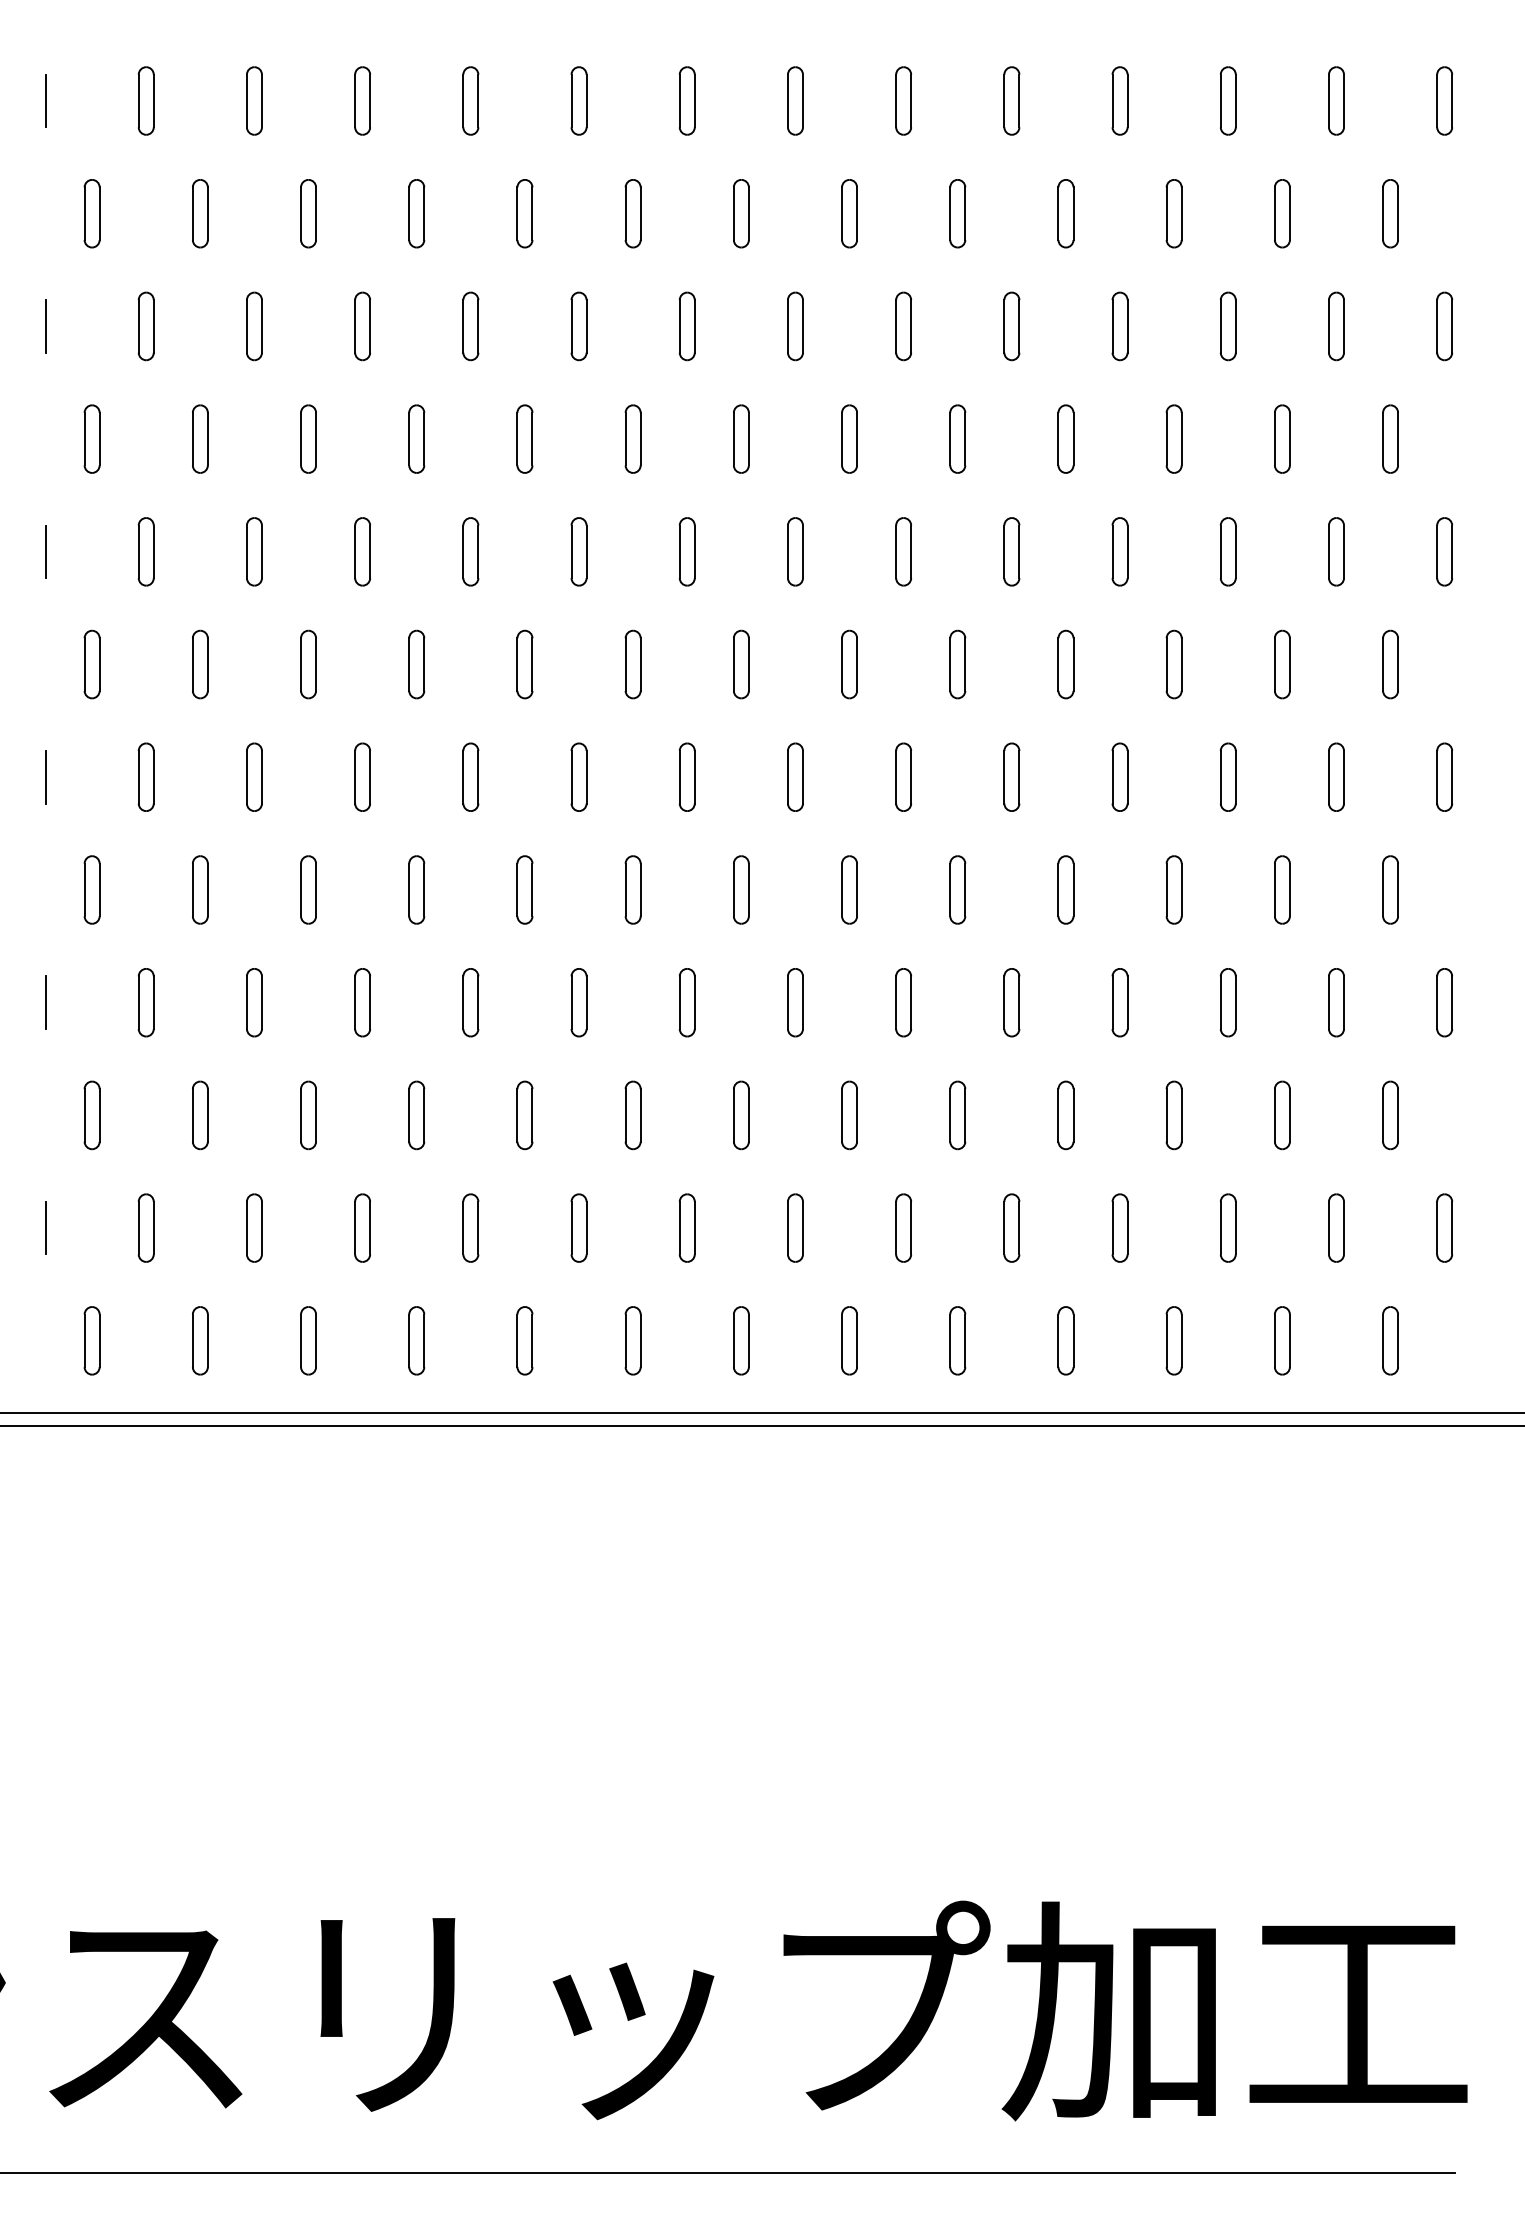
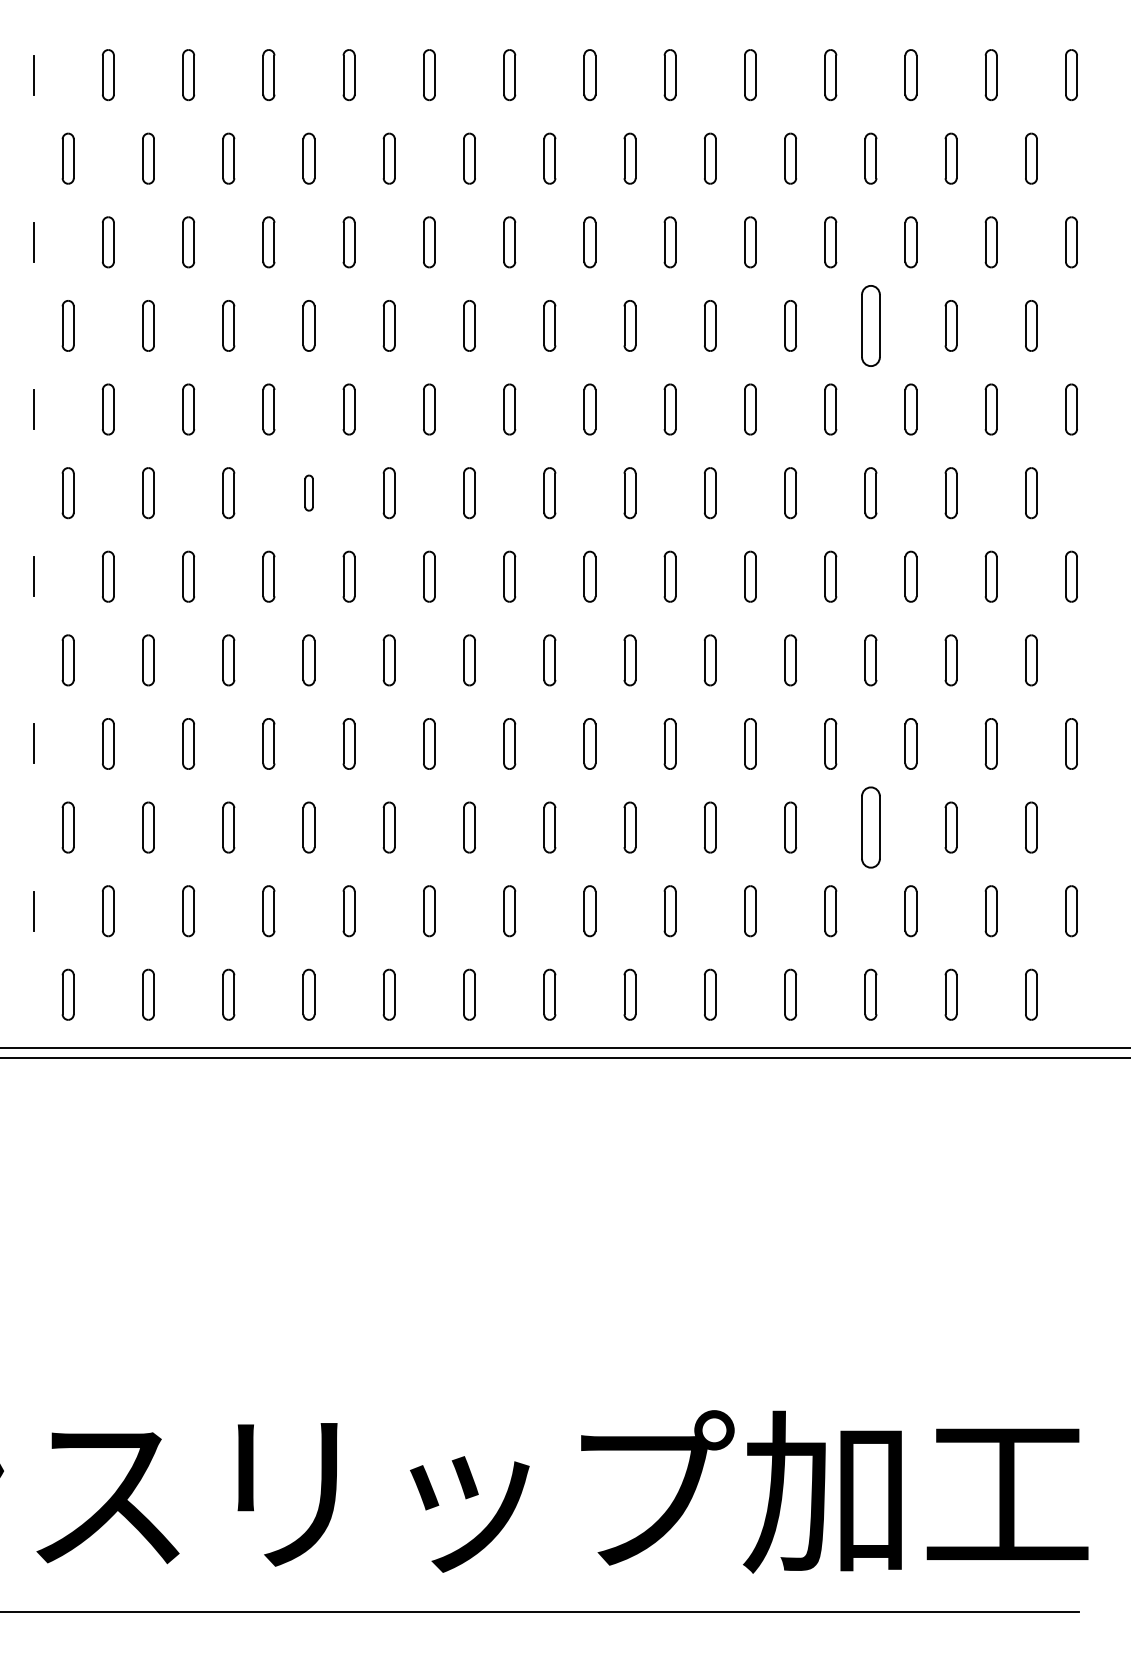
part: (1173, 438) -> (870, 325), size x1.6
part: (416, 664) -> (308, 493), size x0.7
part: (1173, 1115) -> (870, 827), size x1.6

